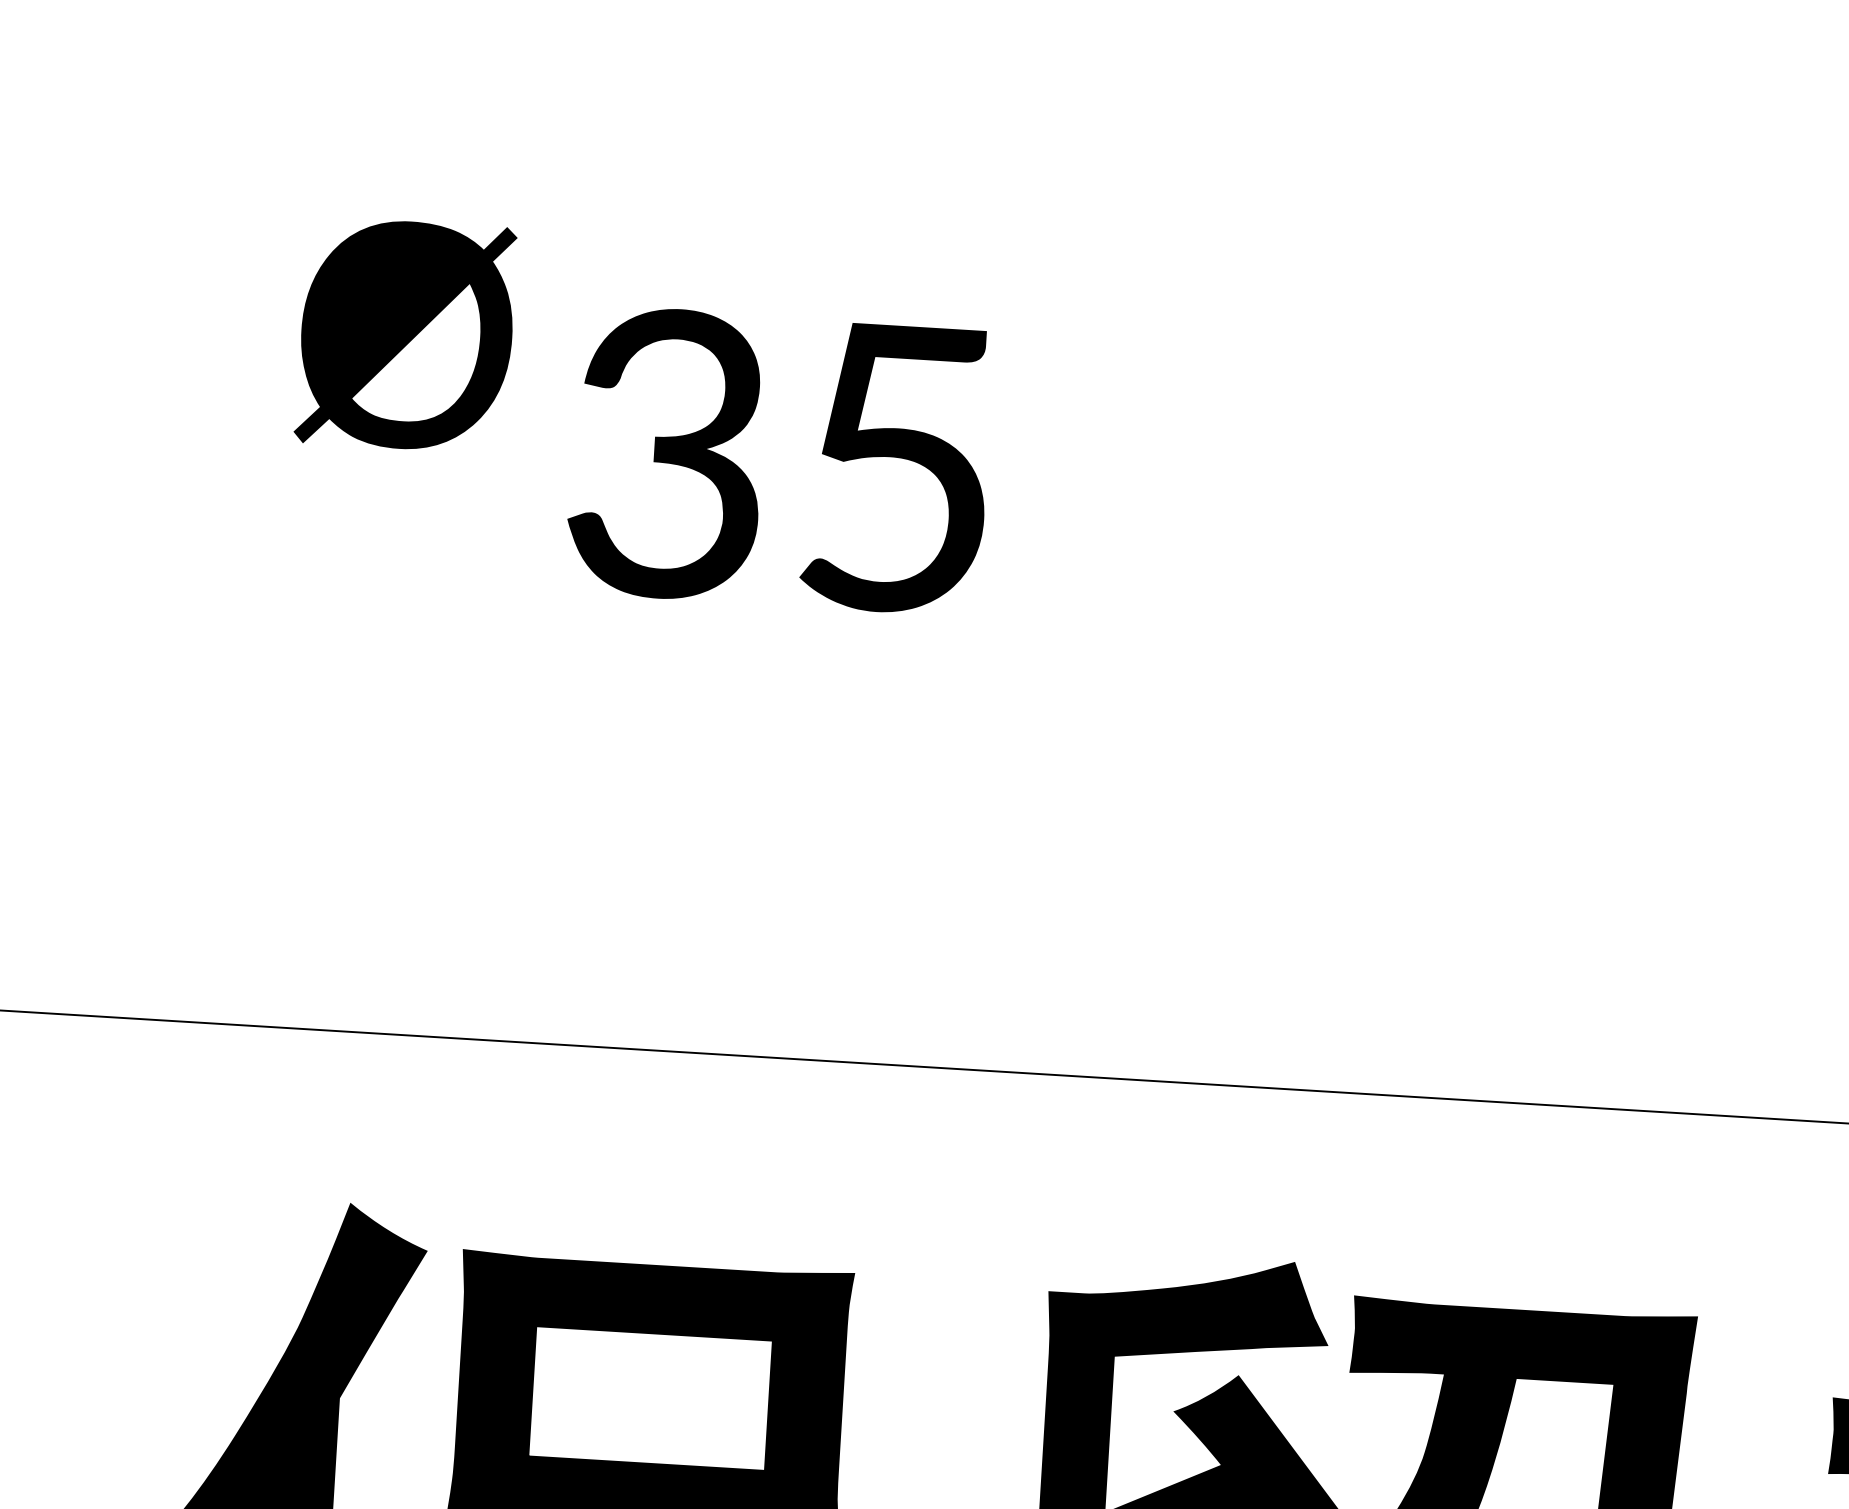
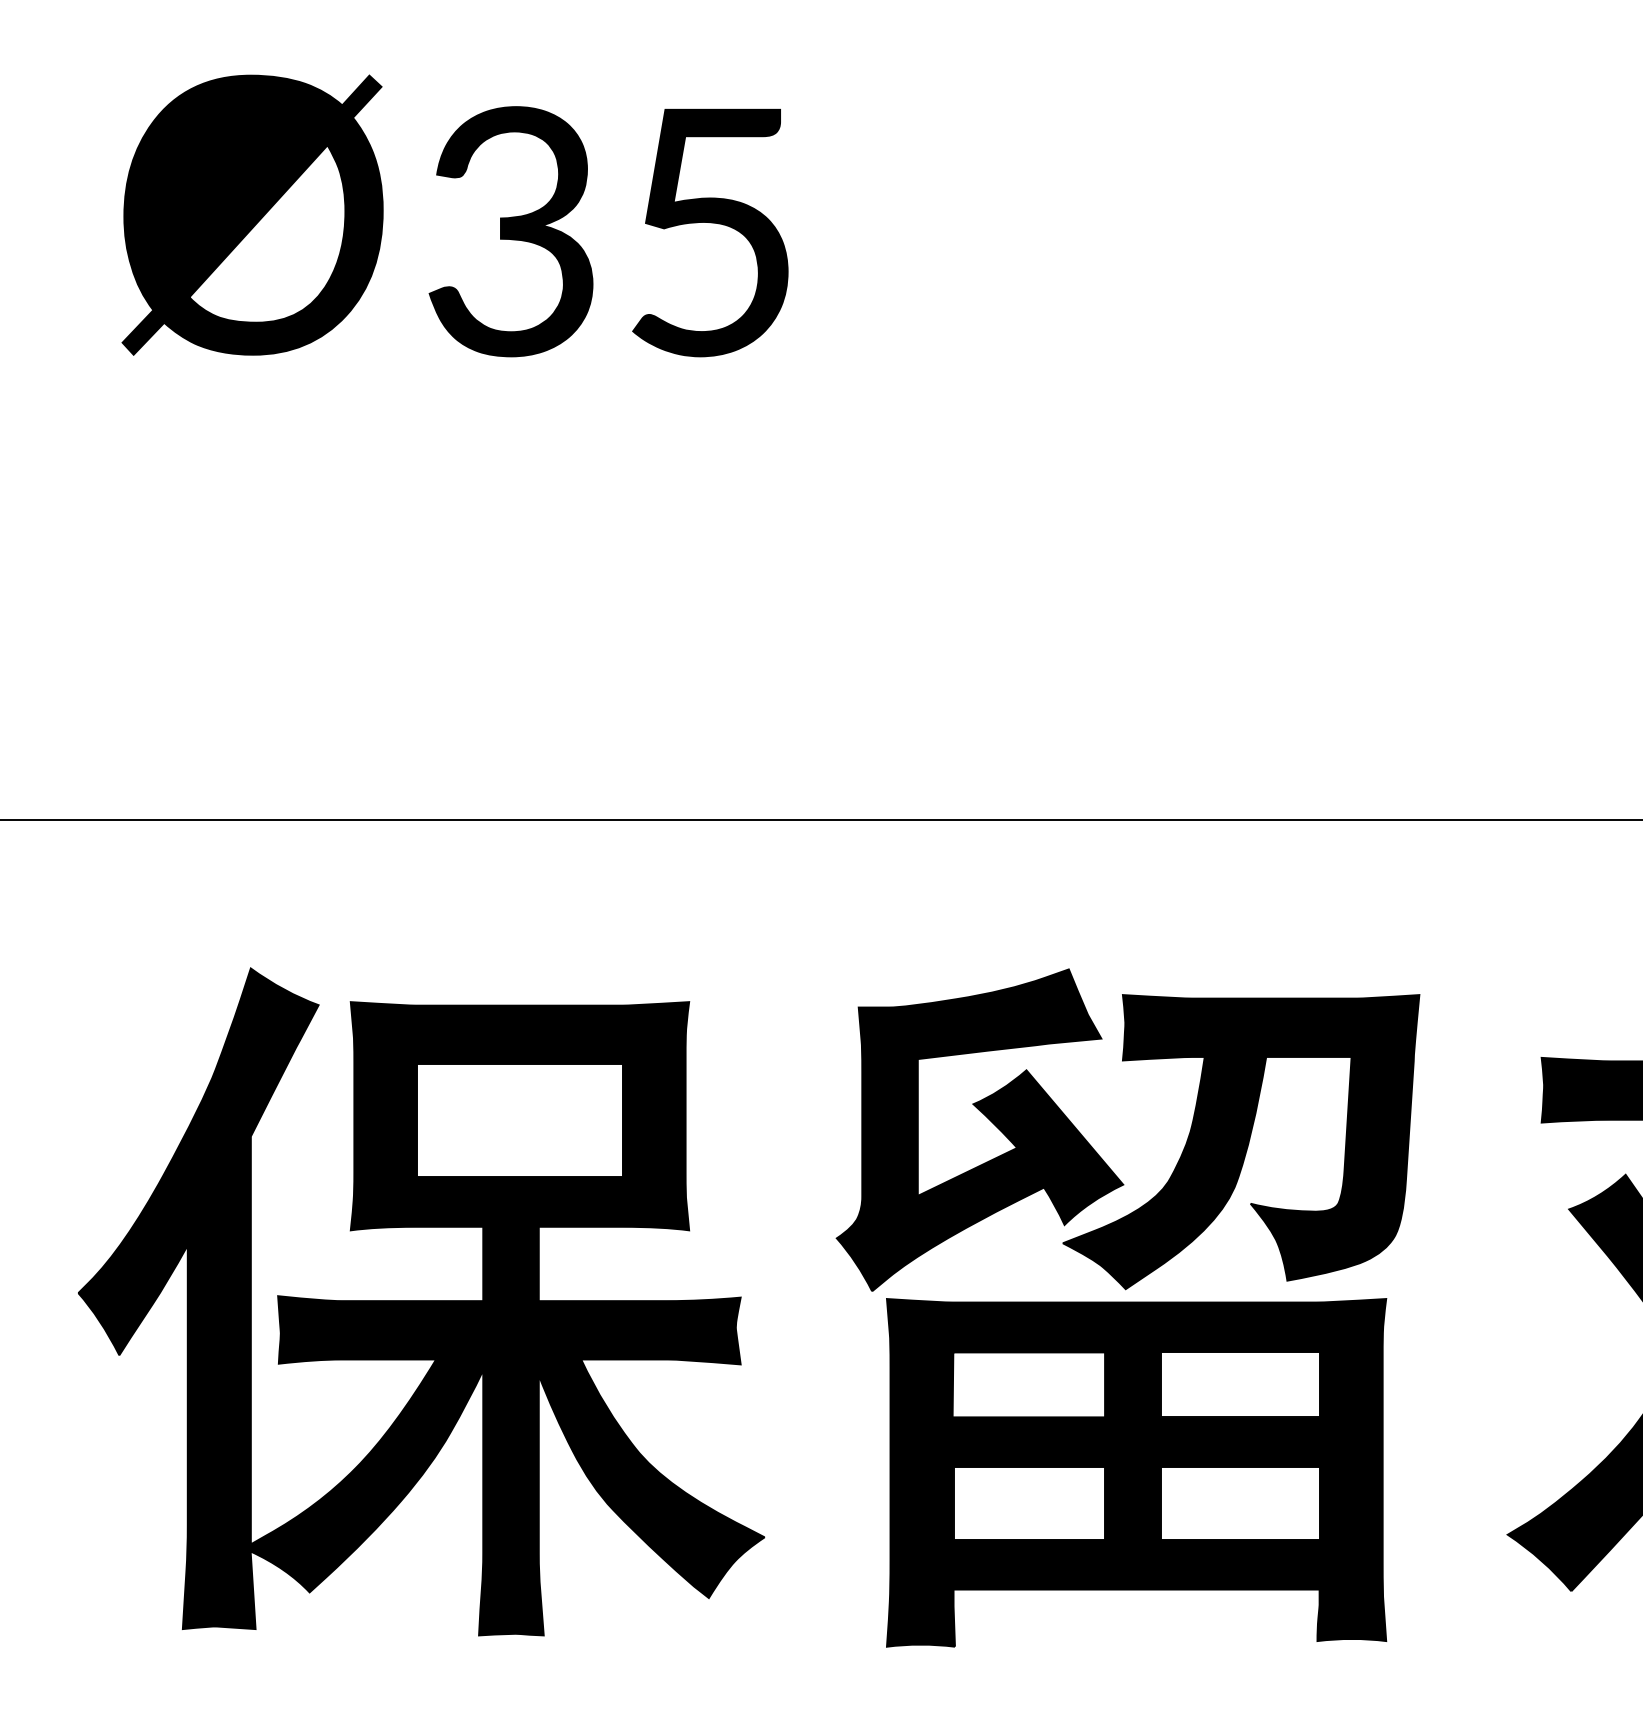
part: (405, 334) -> (252, 214), size x1.43
text: (779, 460) -> (608, 231), moved

